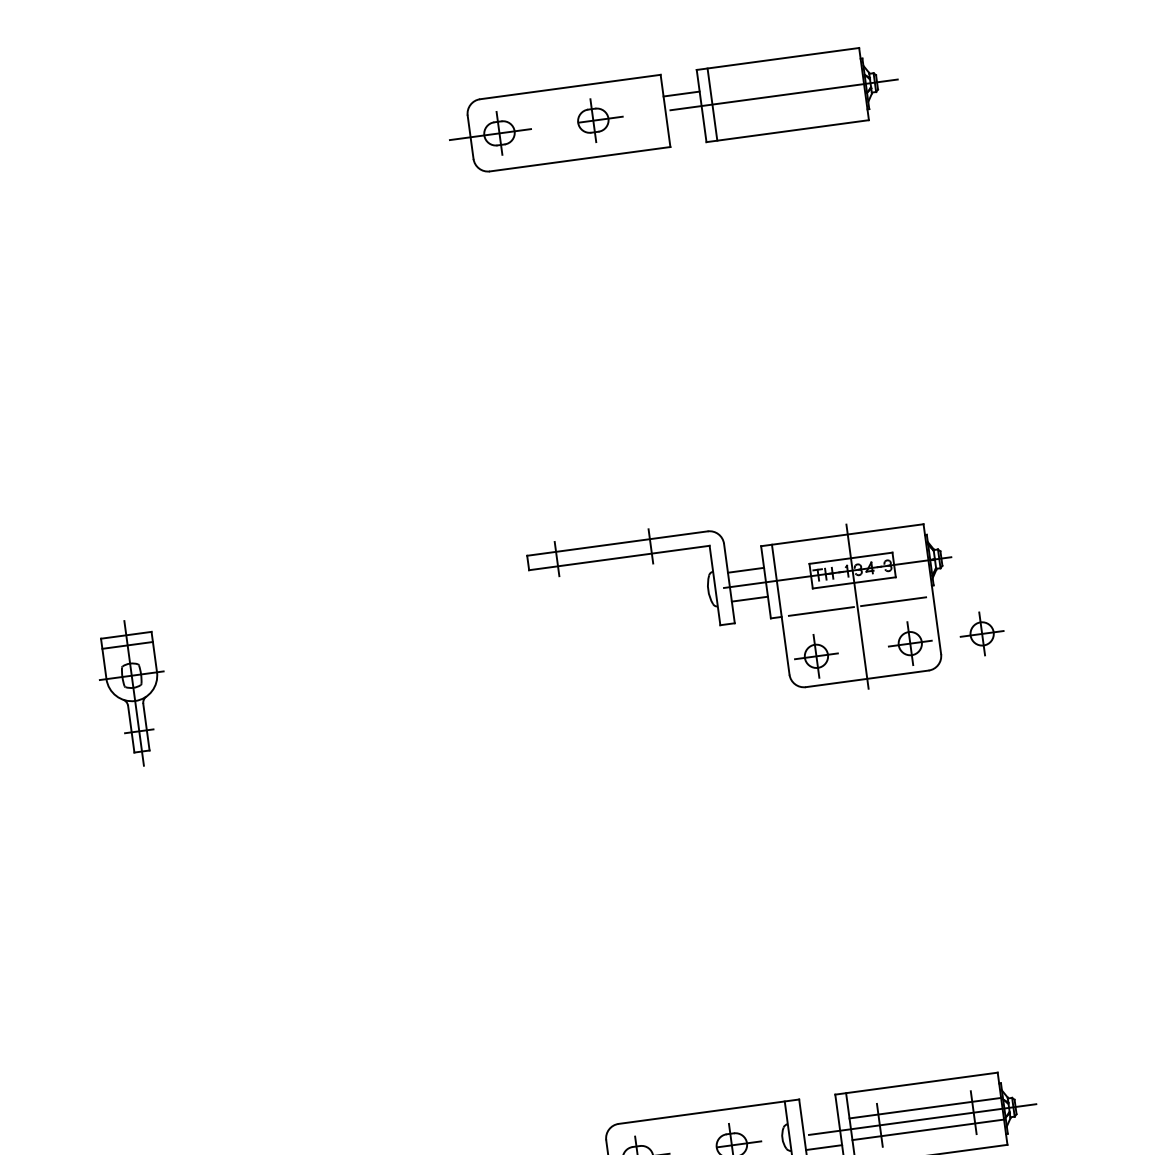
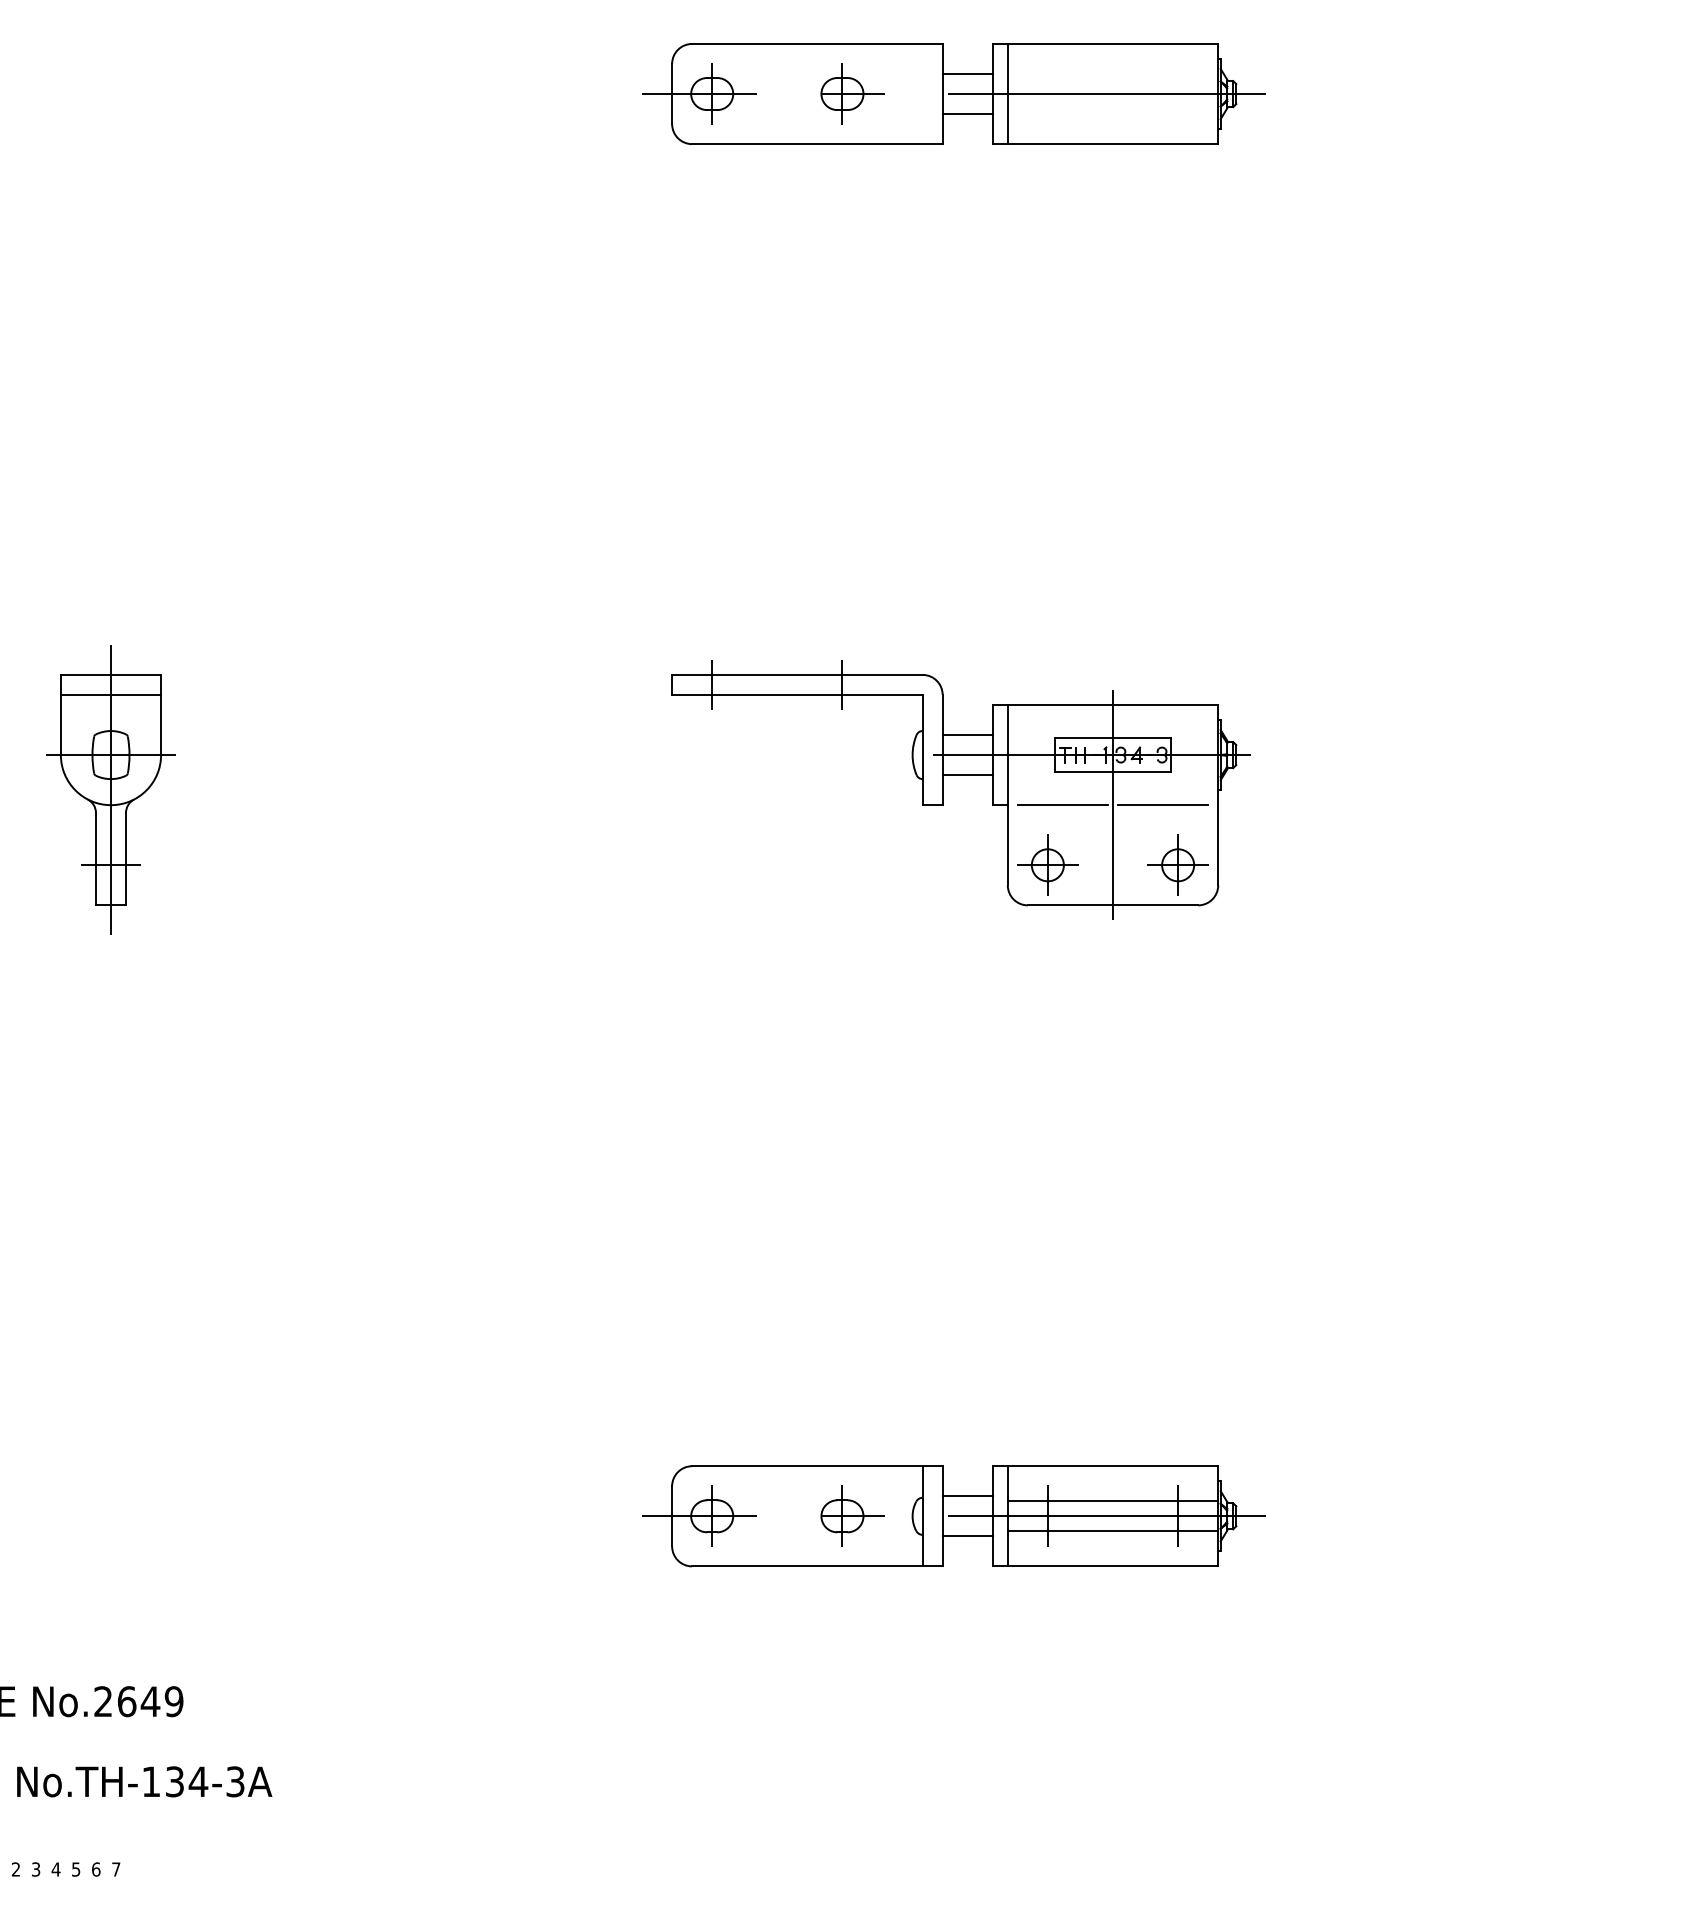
line: (685, 123) -> (967, 114), added
part: (981, 633) -> (1277, 864), removed
part: (133, 693) -> (110, 789), size x1.43
line: (820, 1118) -> (967, 1496), added

